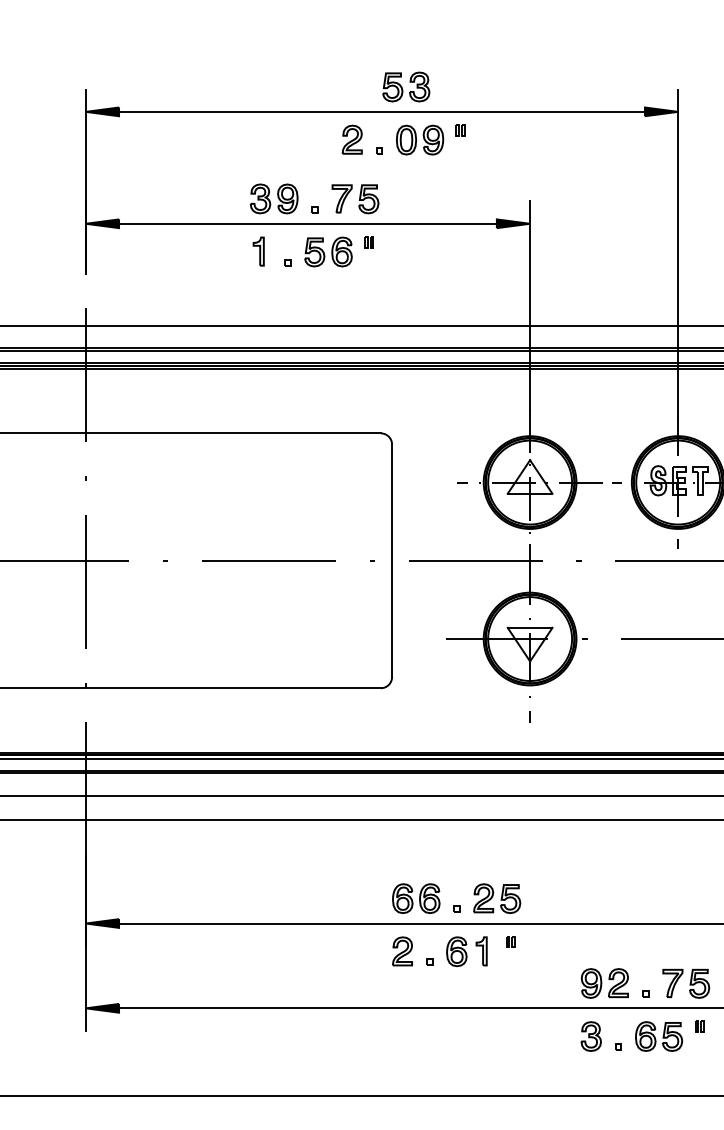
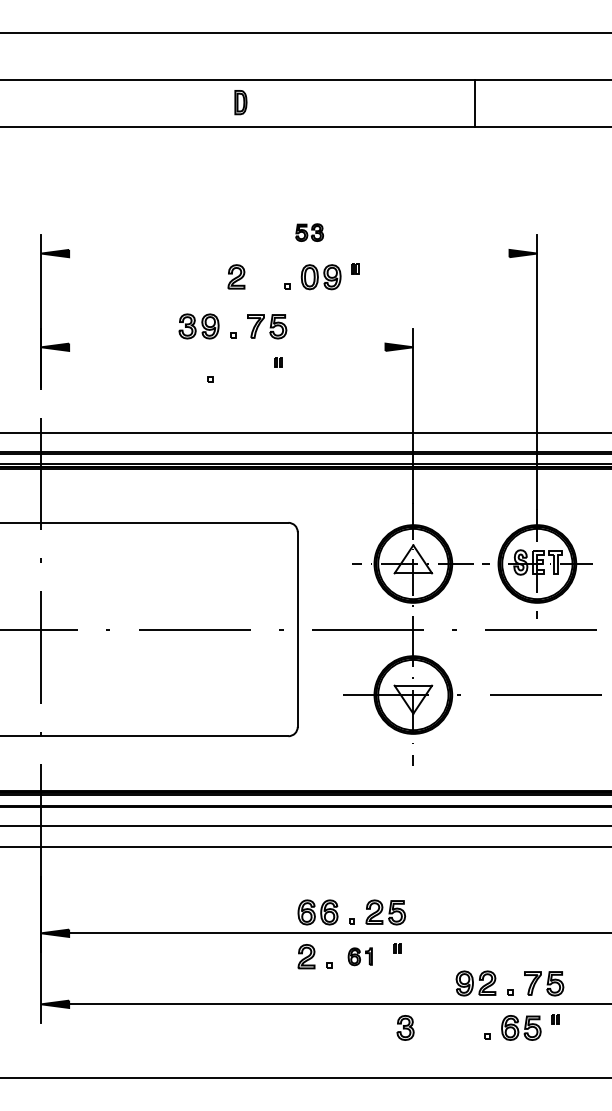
part: (406, 86) -> (309, 232), size x0.7
line: (382, 111) -> (289, 253), removed
part: (352, 139) -> (236, 276), moved
line: (308, 224) -> (227, 347), removed
part: (259, 251) -> (186, 370), removed
part: (328, 251) -> (244, 370), removed
part: (465, 951) -> (359, 956), size x0.7
part: (591, 1036) -> (405, 1027), moved

